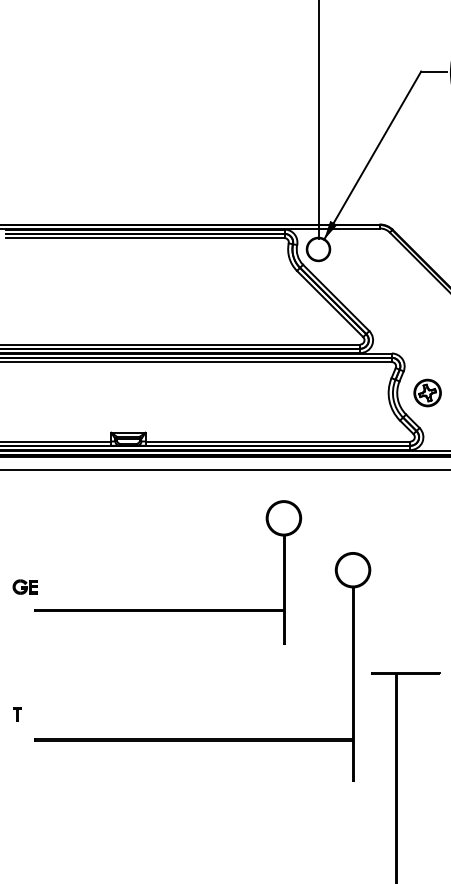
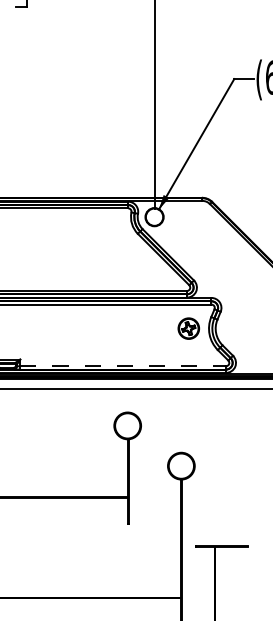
part: (427, 392) -> (188, 328), moved
line: (278, 441) -> (123, 366), solid -> dashed

